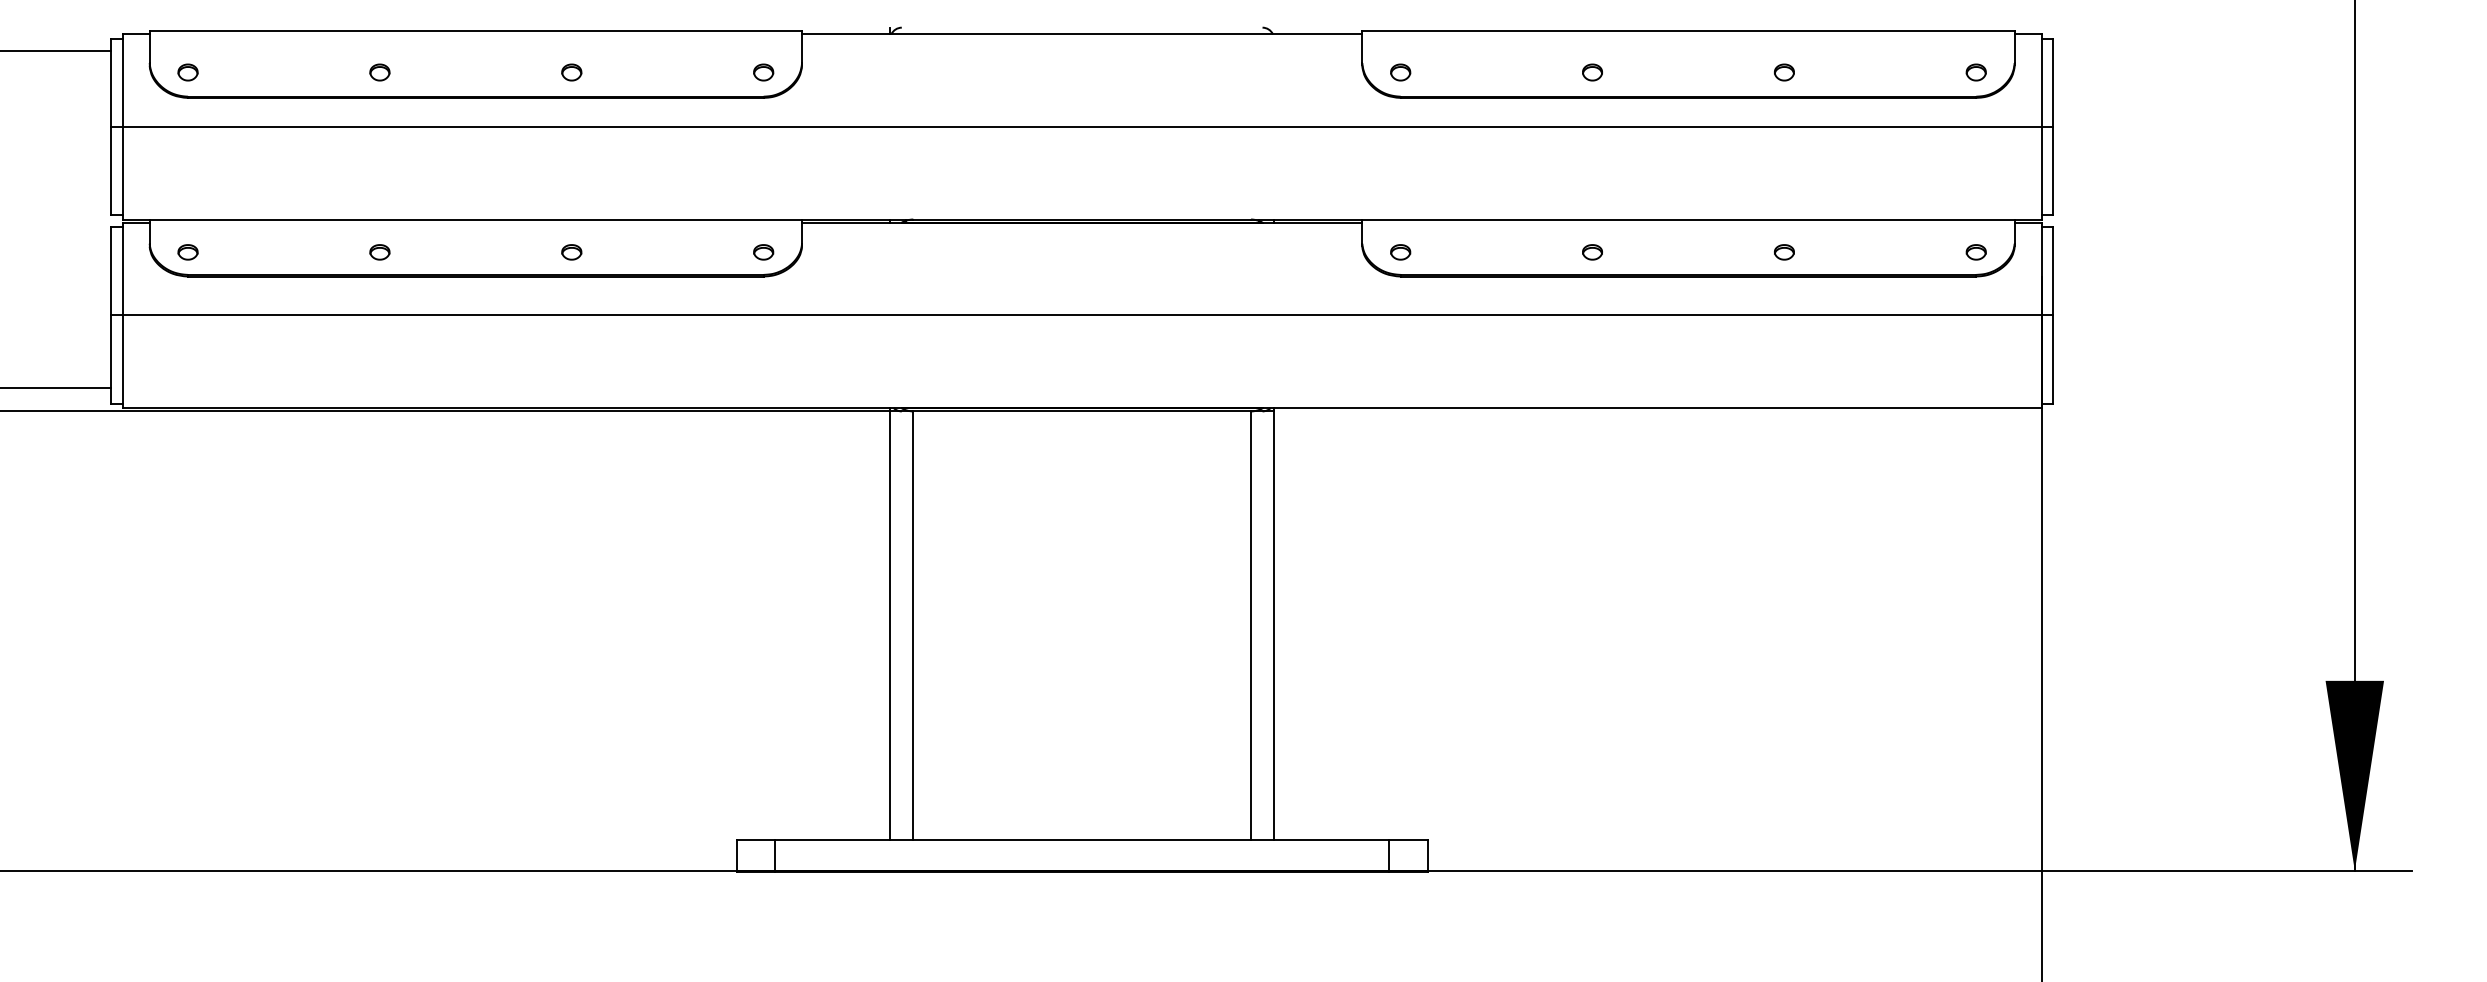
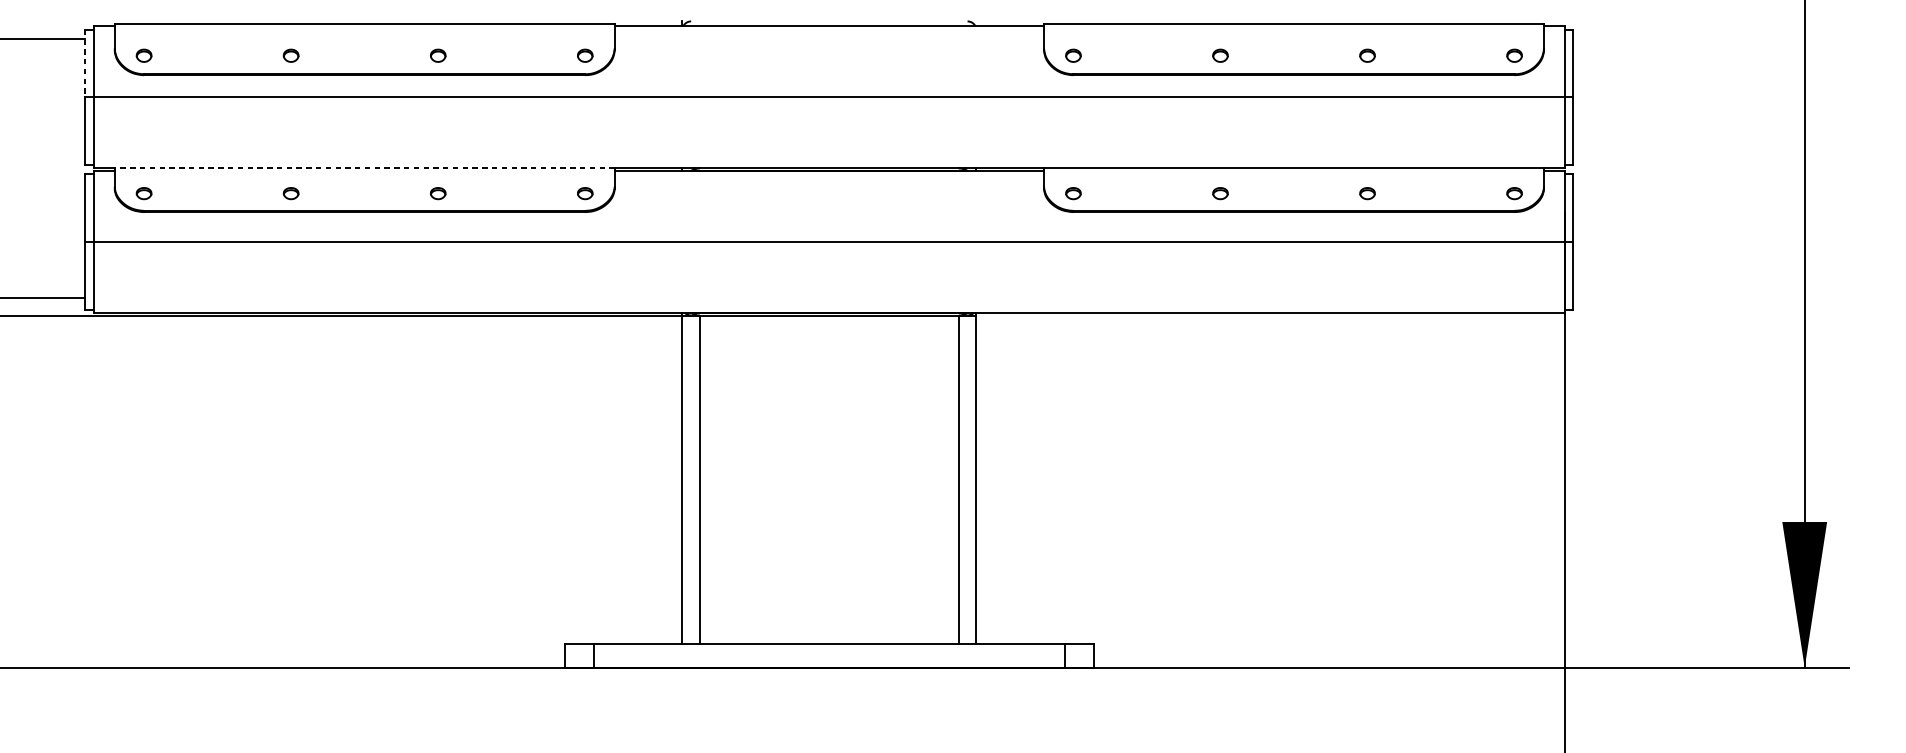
line: (111, 83) -> (85, 64), solid -> dashed
line: (475, 219) -> (364, 168), solid -> dashed

